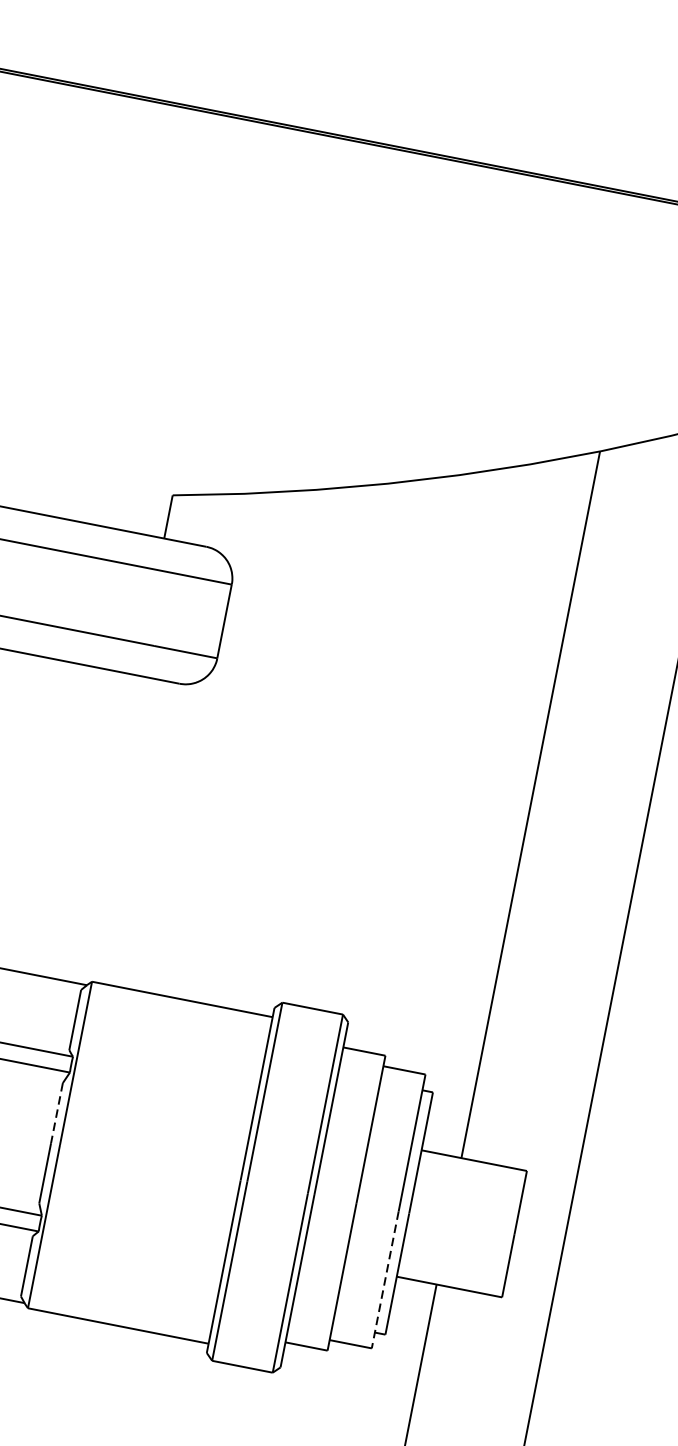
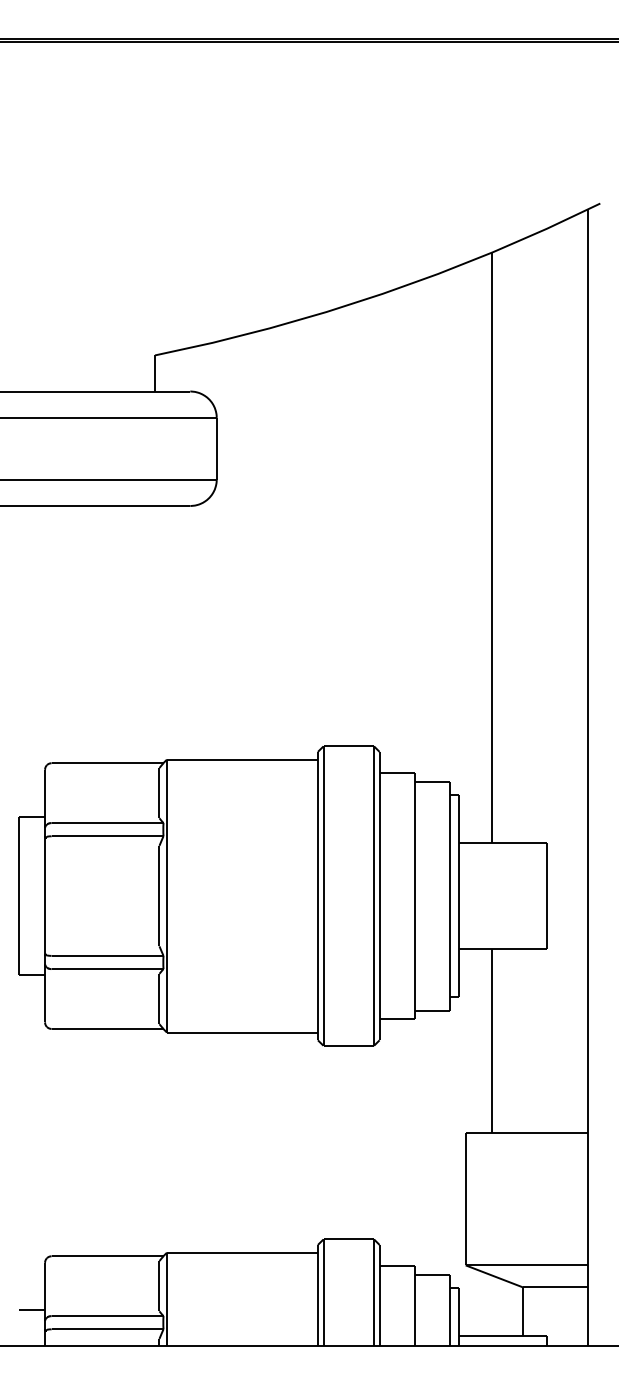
line: (56, 1113) -> (159, 871), dashed -> solid
line: (385, 1280) -> (450, 953), dashed -> solid

